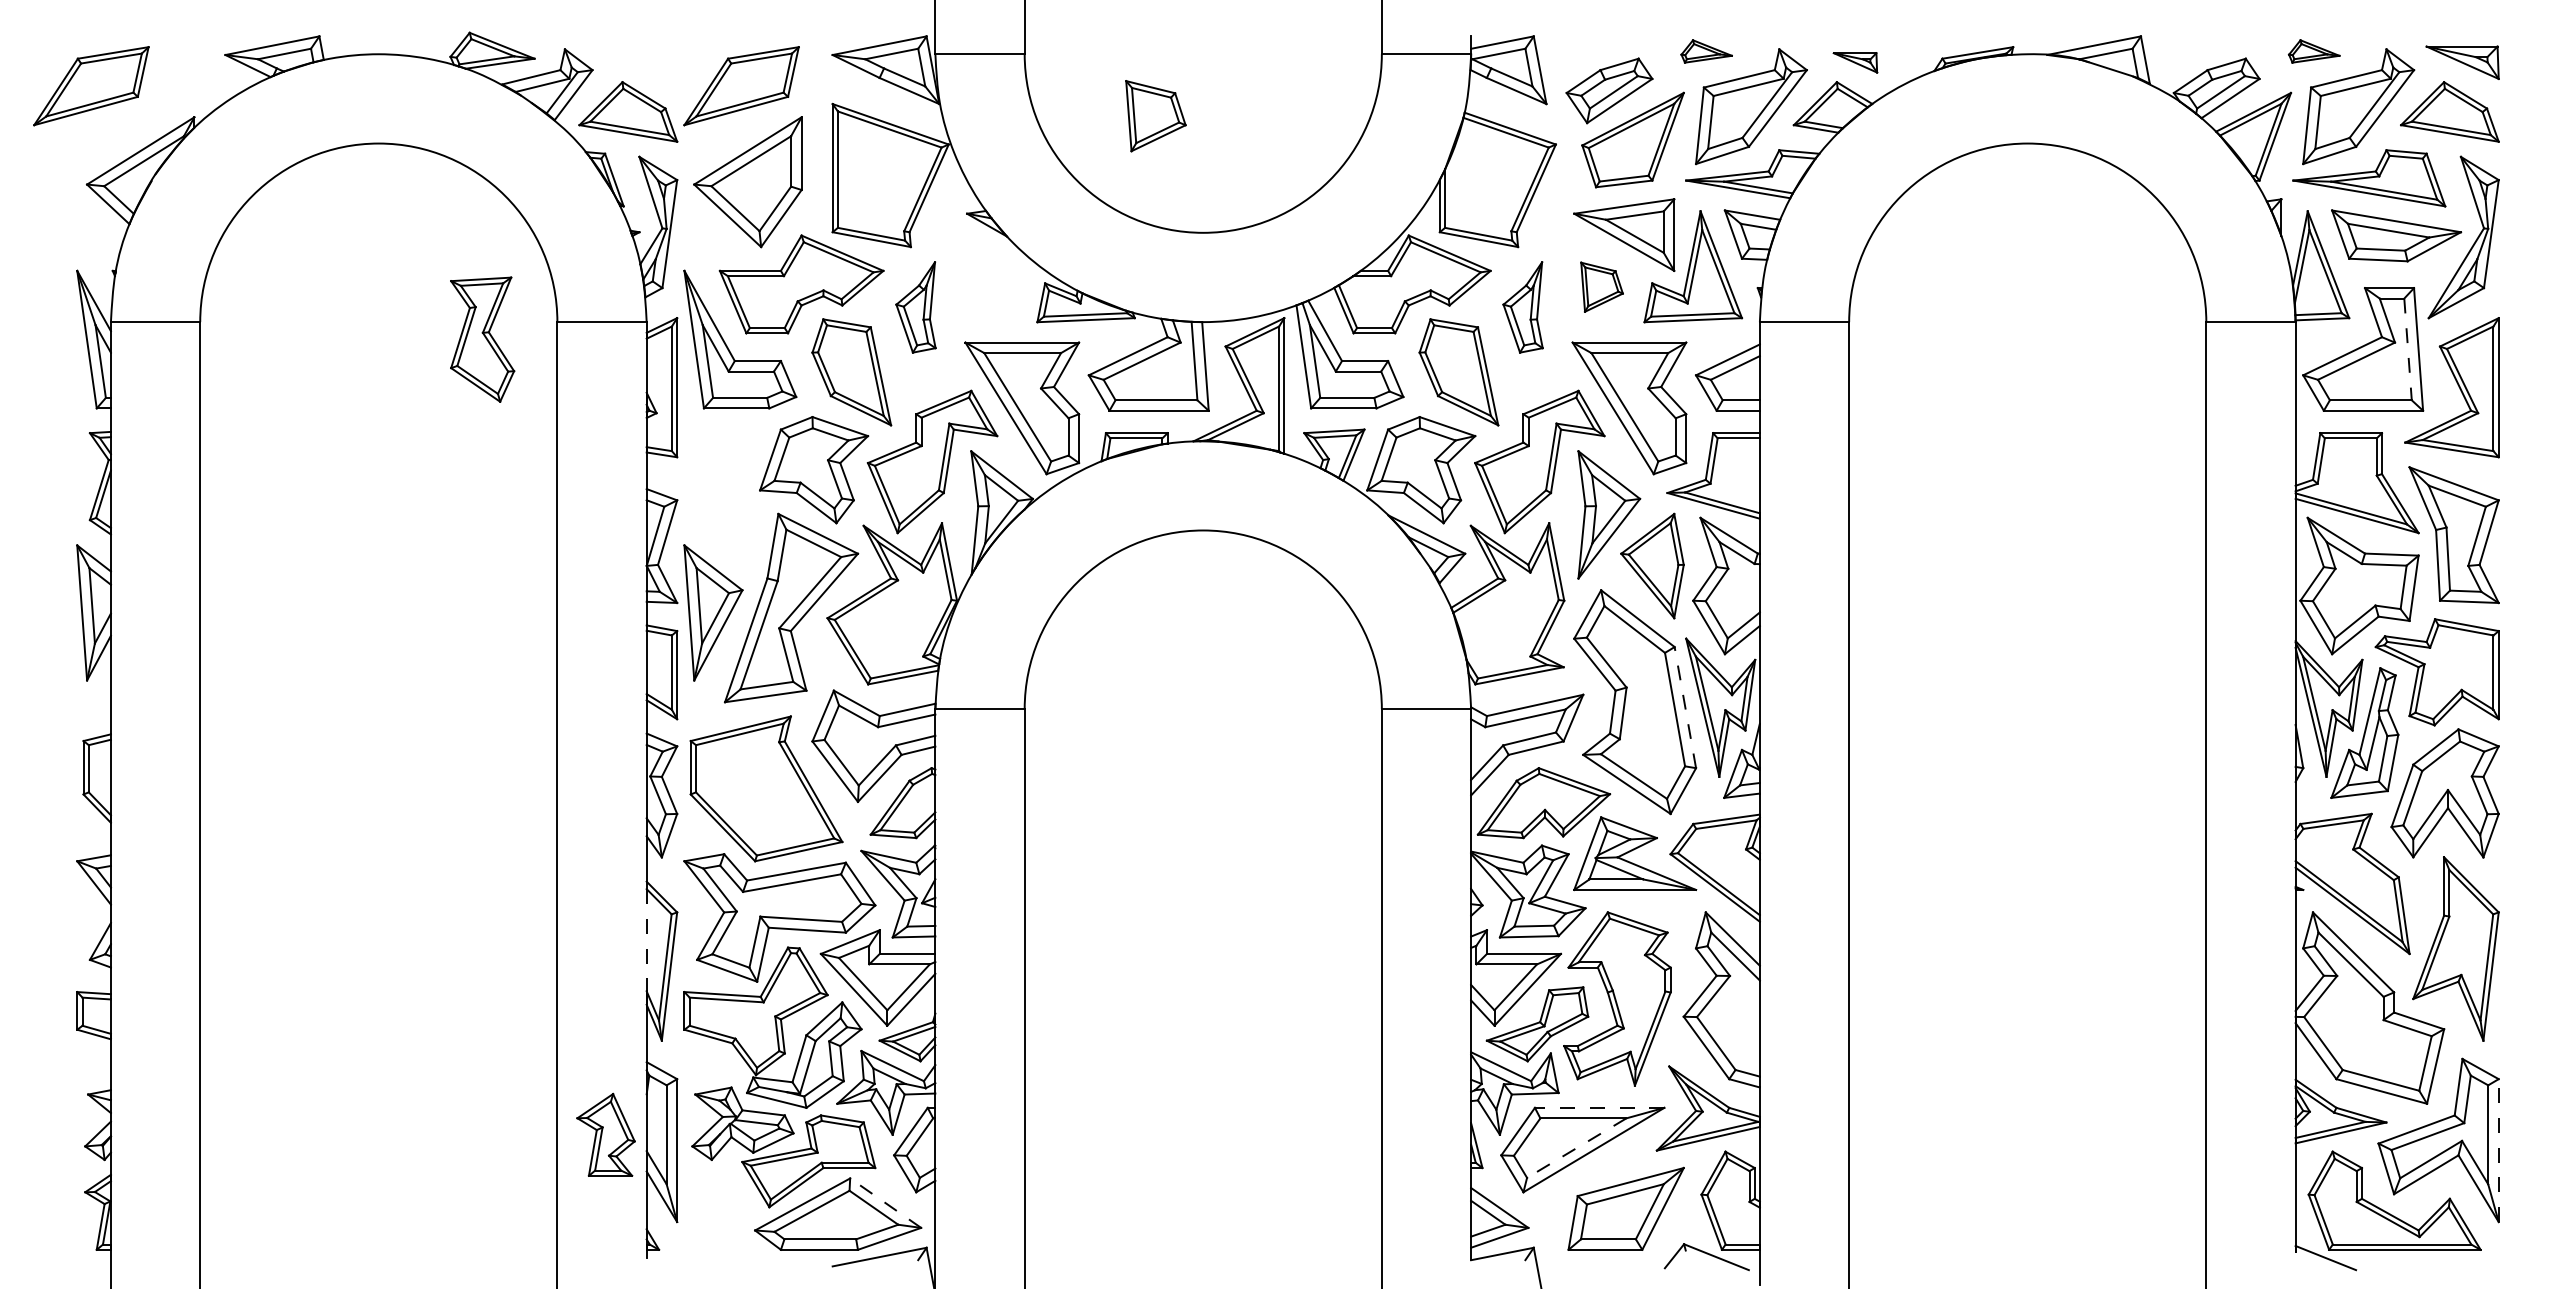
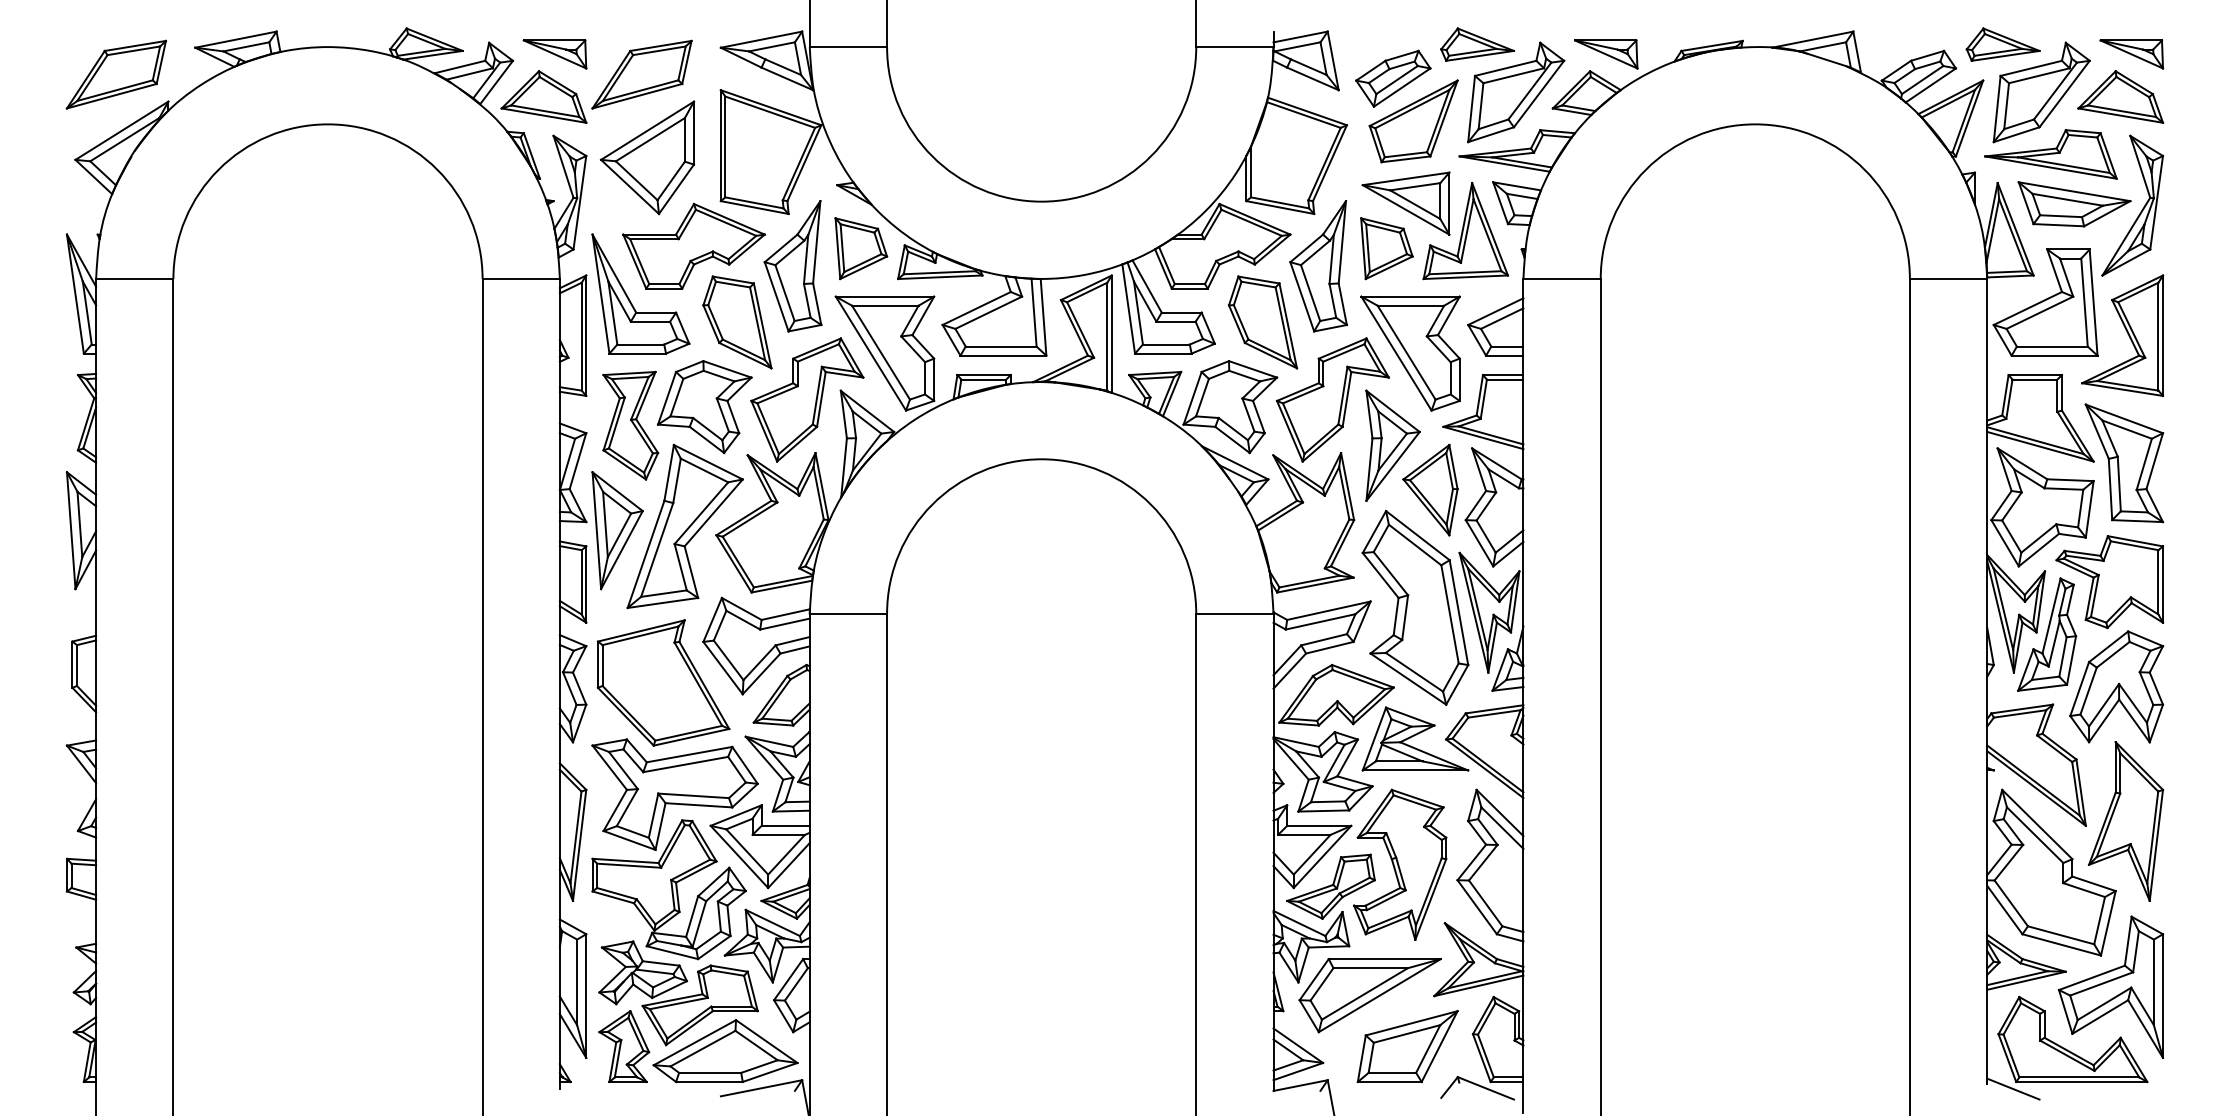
part: (1706, 51) -> (1477, 44), size x1.67
part: (2314, 51) -> (2003, 44), size x1.67
part: (641, 62) -> (555, 54), added
part: (1855, 62) -> (1606, 54), size x1.67
part: (91, 86) -> (116, 74), moved
part: (1155, 116) -> (860, 248), moved
part: (1601, 287) -> (1386, 248), size x1.43
part: (915, 307) -> (792, 266), size x1.67
part: (1522, 307) -> (1317, 266), size x1.67
part: (482, 339) -> (630, 425), moved
line: (2408, 349) -> (2084, 302), dashed -> solid
line: (1685, 707) -> (1459, 612), dashed -> solid
line: (646, 940) -> (559, 814), dashed -> solid
line: (1599, 1107) -> (1384, 958), dashed -> solid
part: (605, 1134) -> (623, 1046), moved
line: (1576, 1148) -> (1364, 994), dashed -> solid
line: (2498, 1150) -> (2162, 995), dashed -> solid
line: (885, 1202) -> (766, 1041), dashed -> solid

